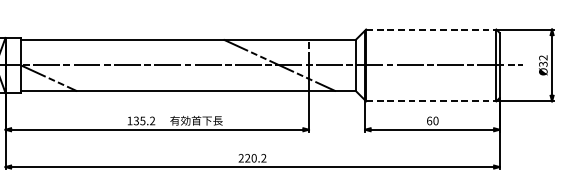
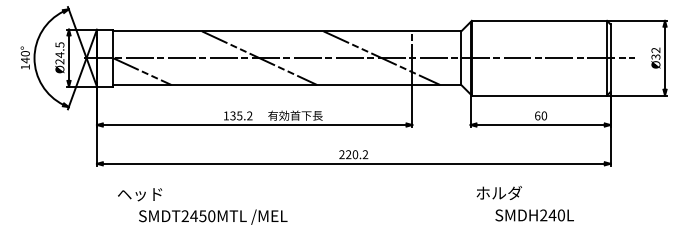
line: (431, 29) -> (539, 20), dashed -> solid
line: (161, 65) -> (259, 58), added
line: (431, 101) -> (539, 95), dashed -> solid

